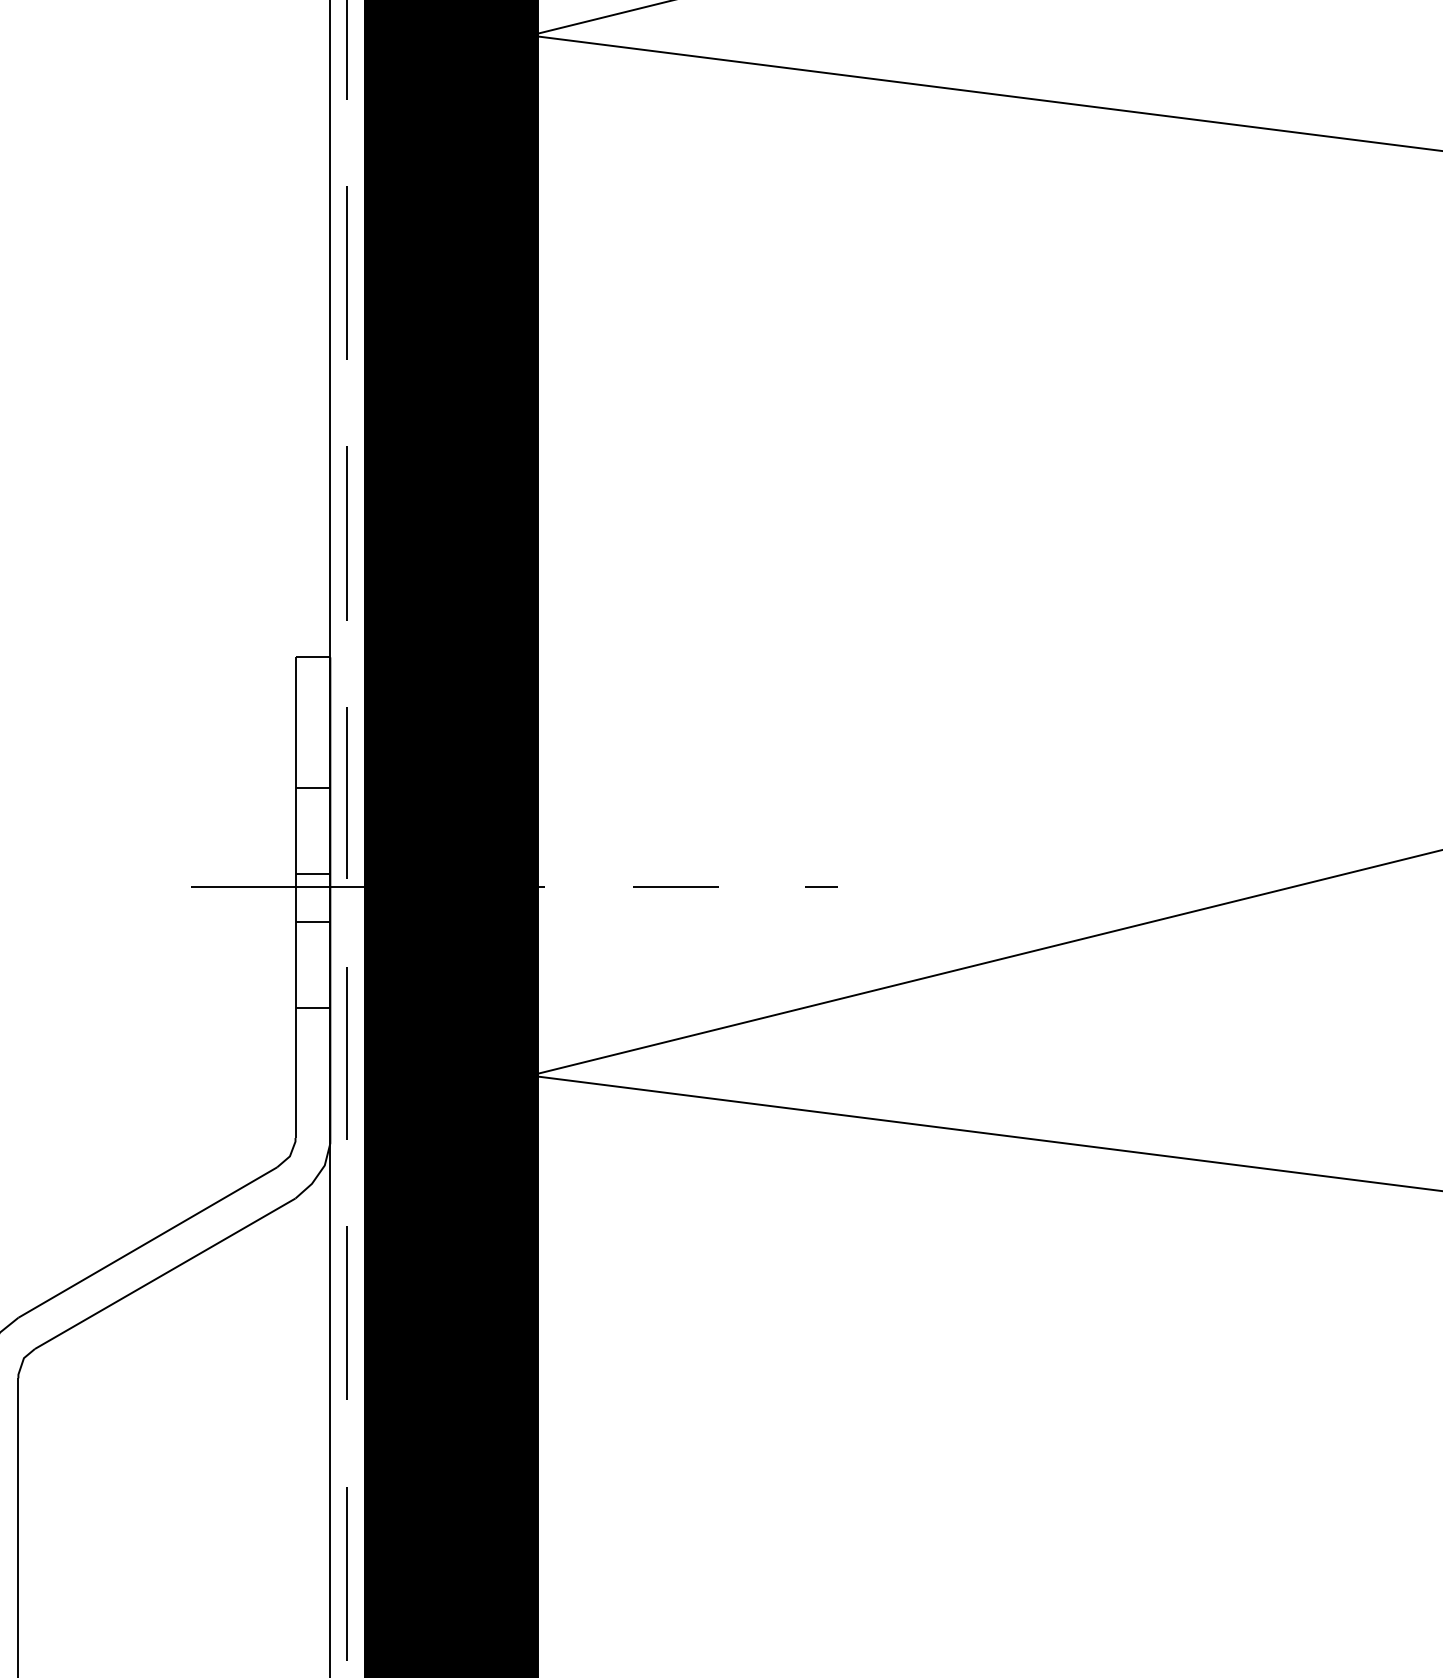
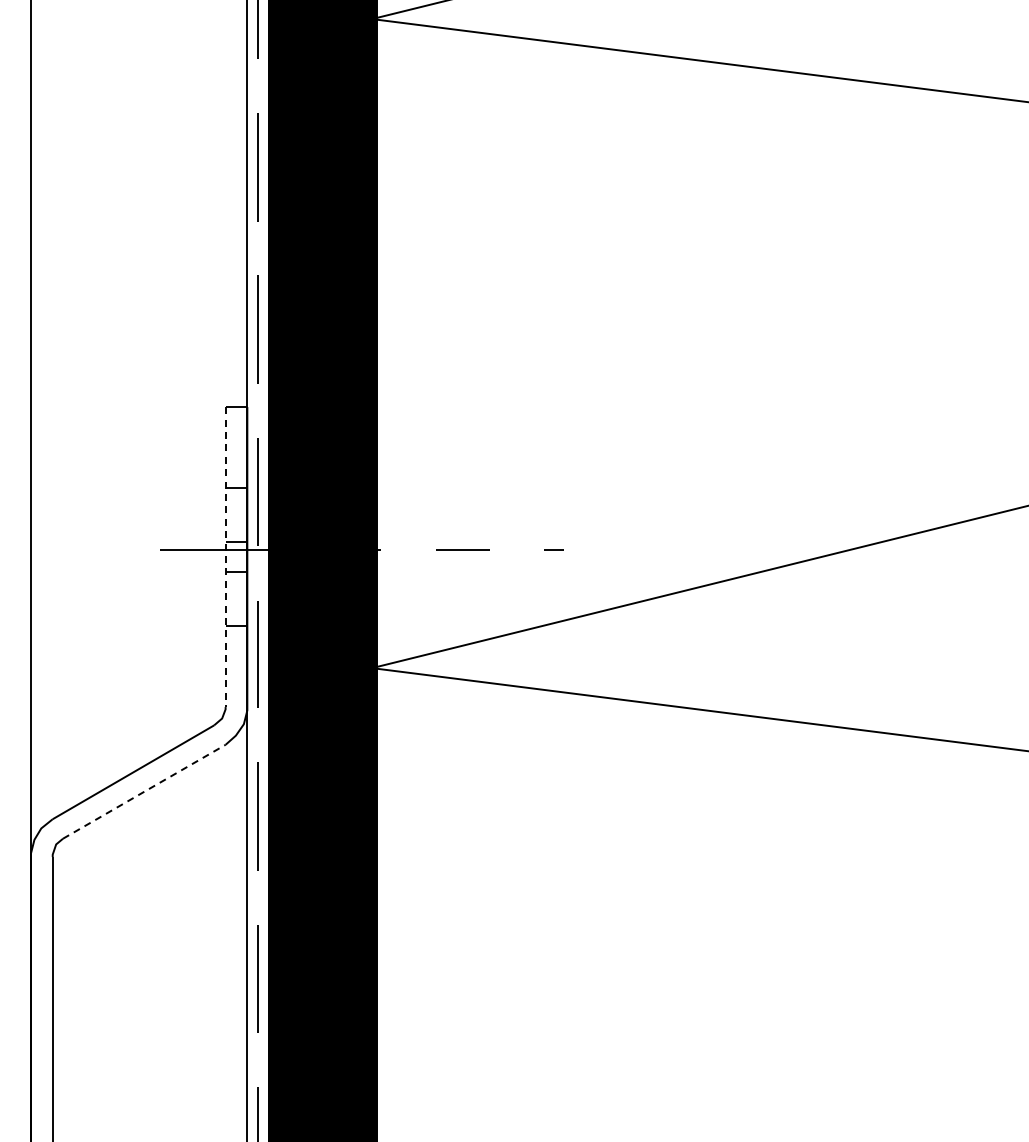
line: (295, 898) -> (225, 557), solid -> dashed
line: (165, 1273) -> (144, 791), solid -> dashed

